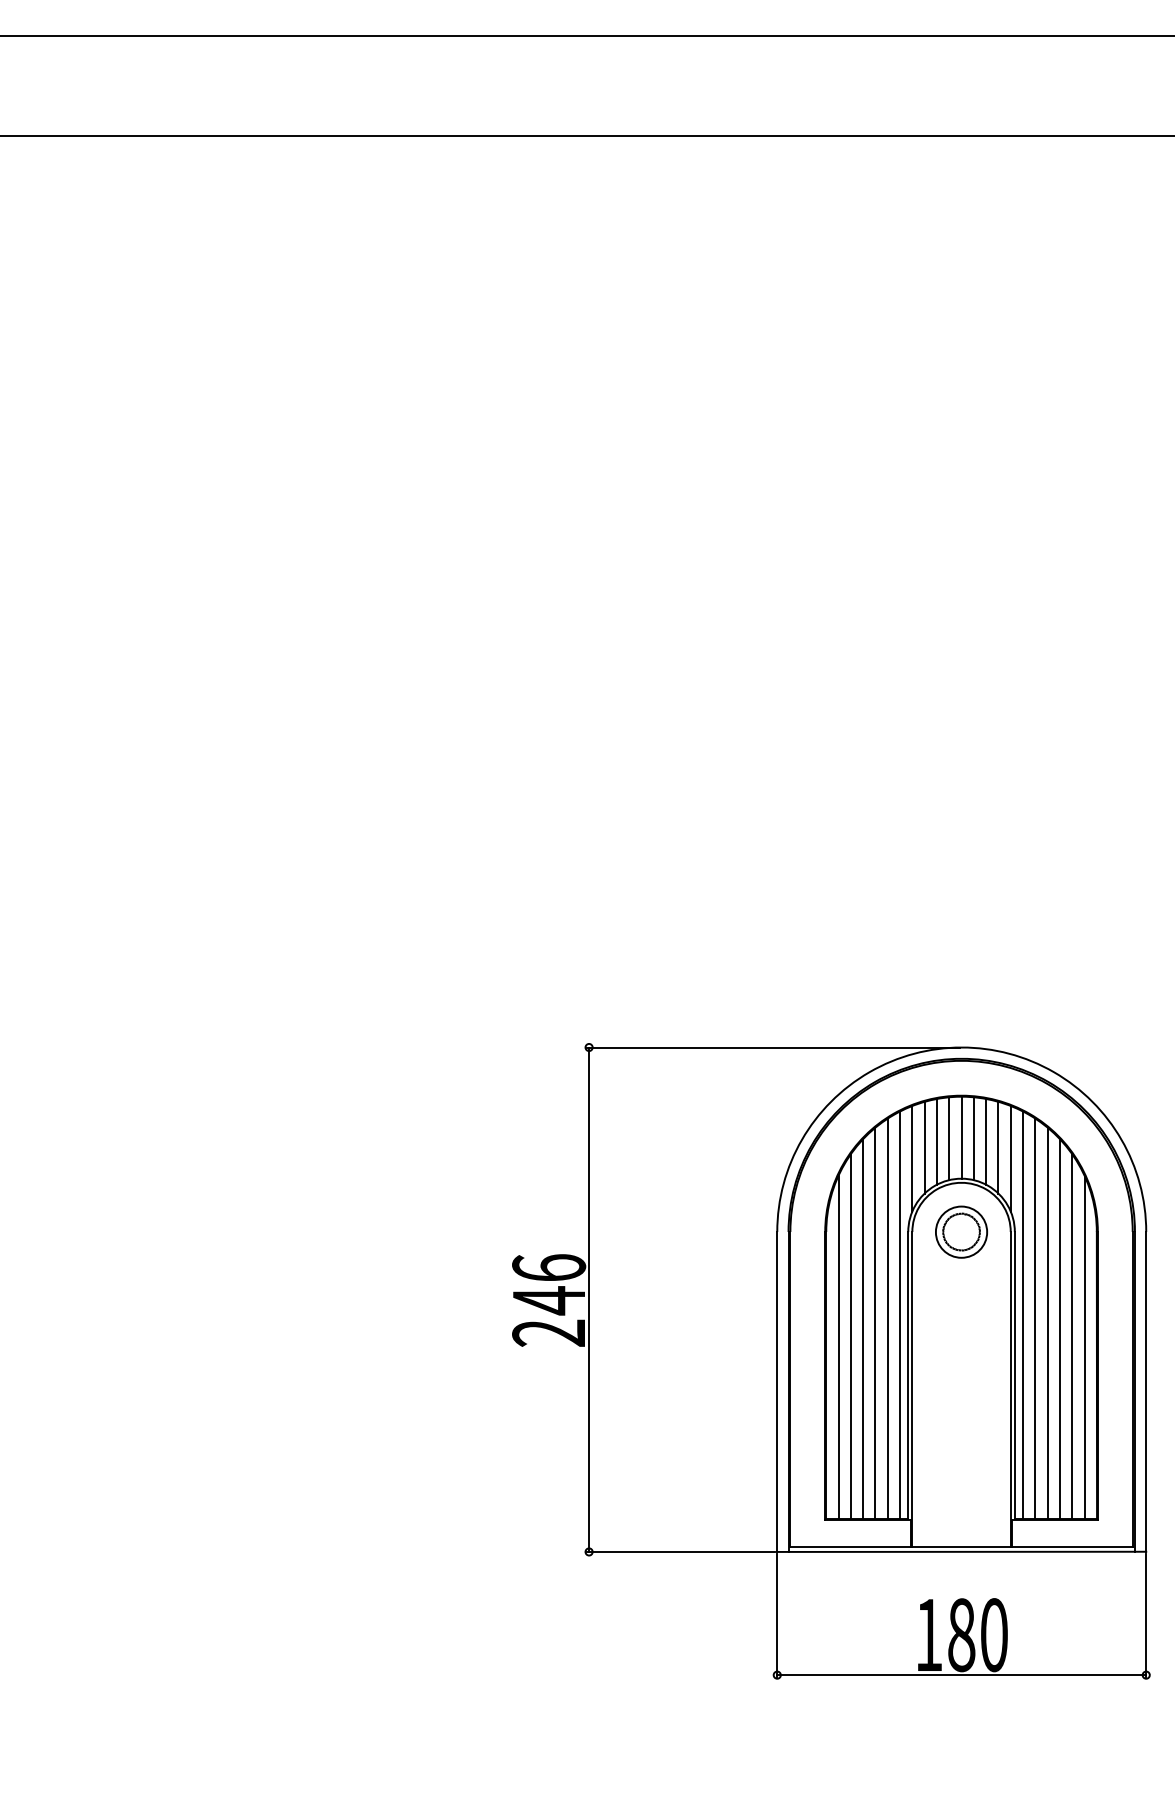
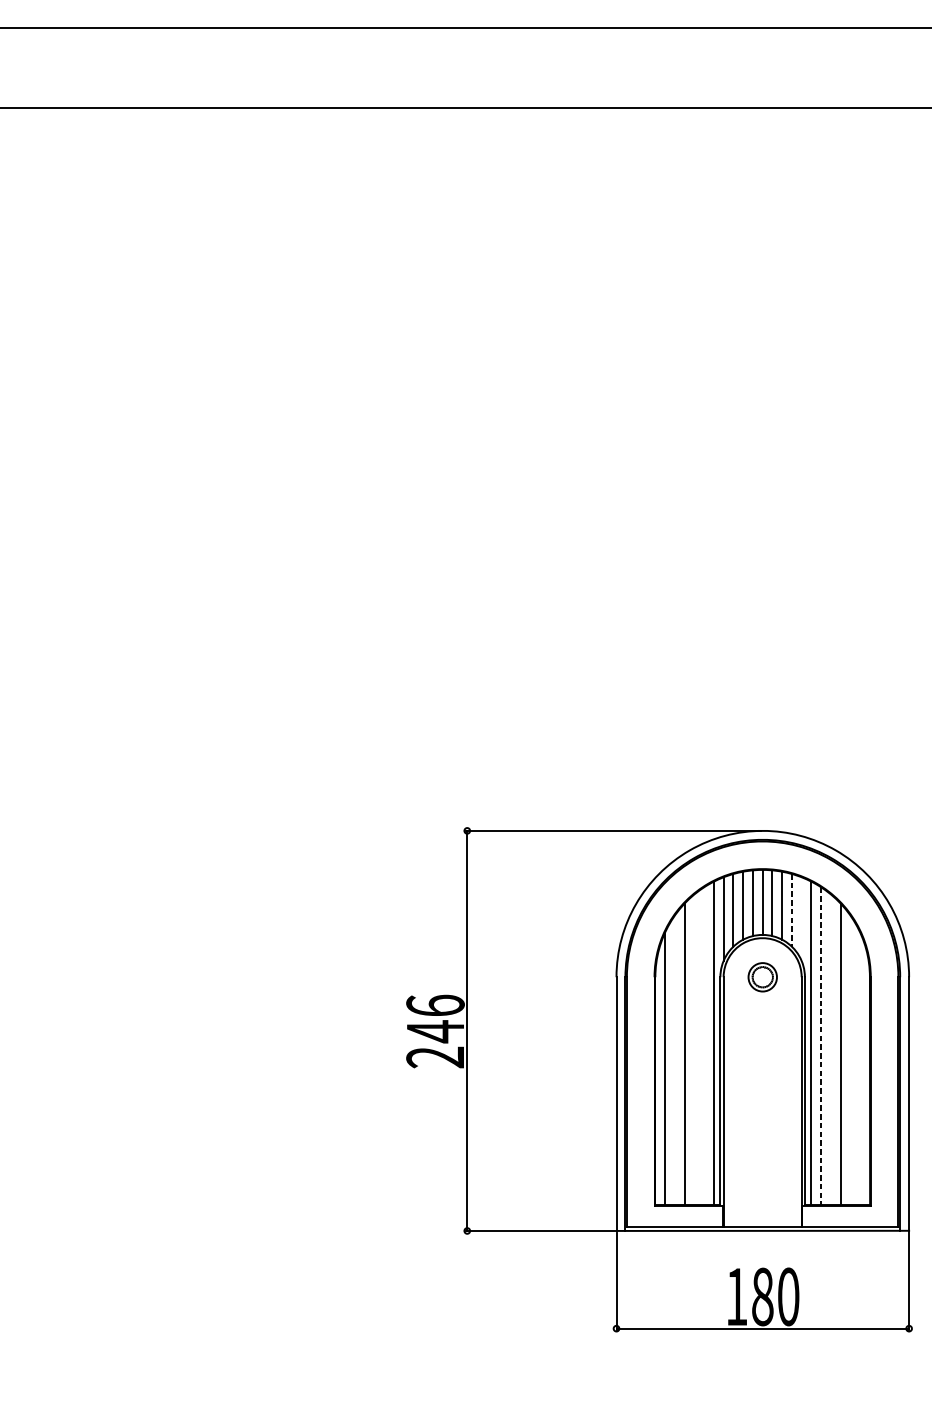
line: (998, 1147) -> (791, 910), solid -> dashed
line: (1010, 1158) -> (801, 918), removed
part: (961, 1231) -> (762, 976), size x0.7
line: (887, 1318) -> (703, 1045), removed
line: (1035, 1319) -> (821, 1046), solid -> dashed
line: (875, 1322) -> (694, 1048), removed
line: (1047, 1322) -> (830, 1048), removed
line: (850, 1336) -> (674, 1060), removed
line: (1072, 1336) -> (850, 1060), removed
line: (1084, 1346) -> (860, 1068), removed

